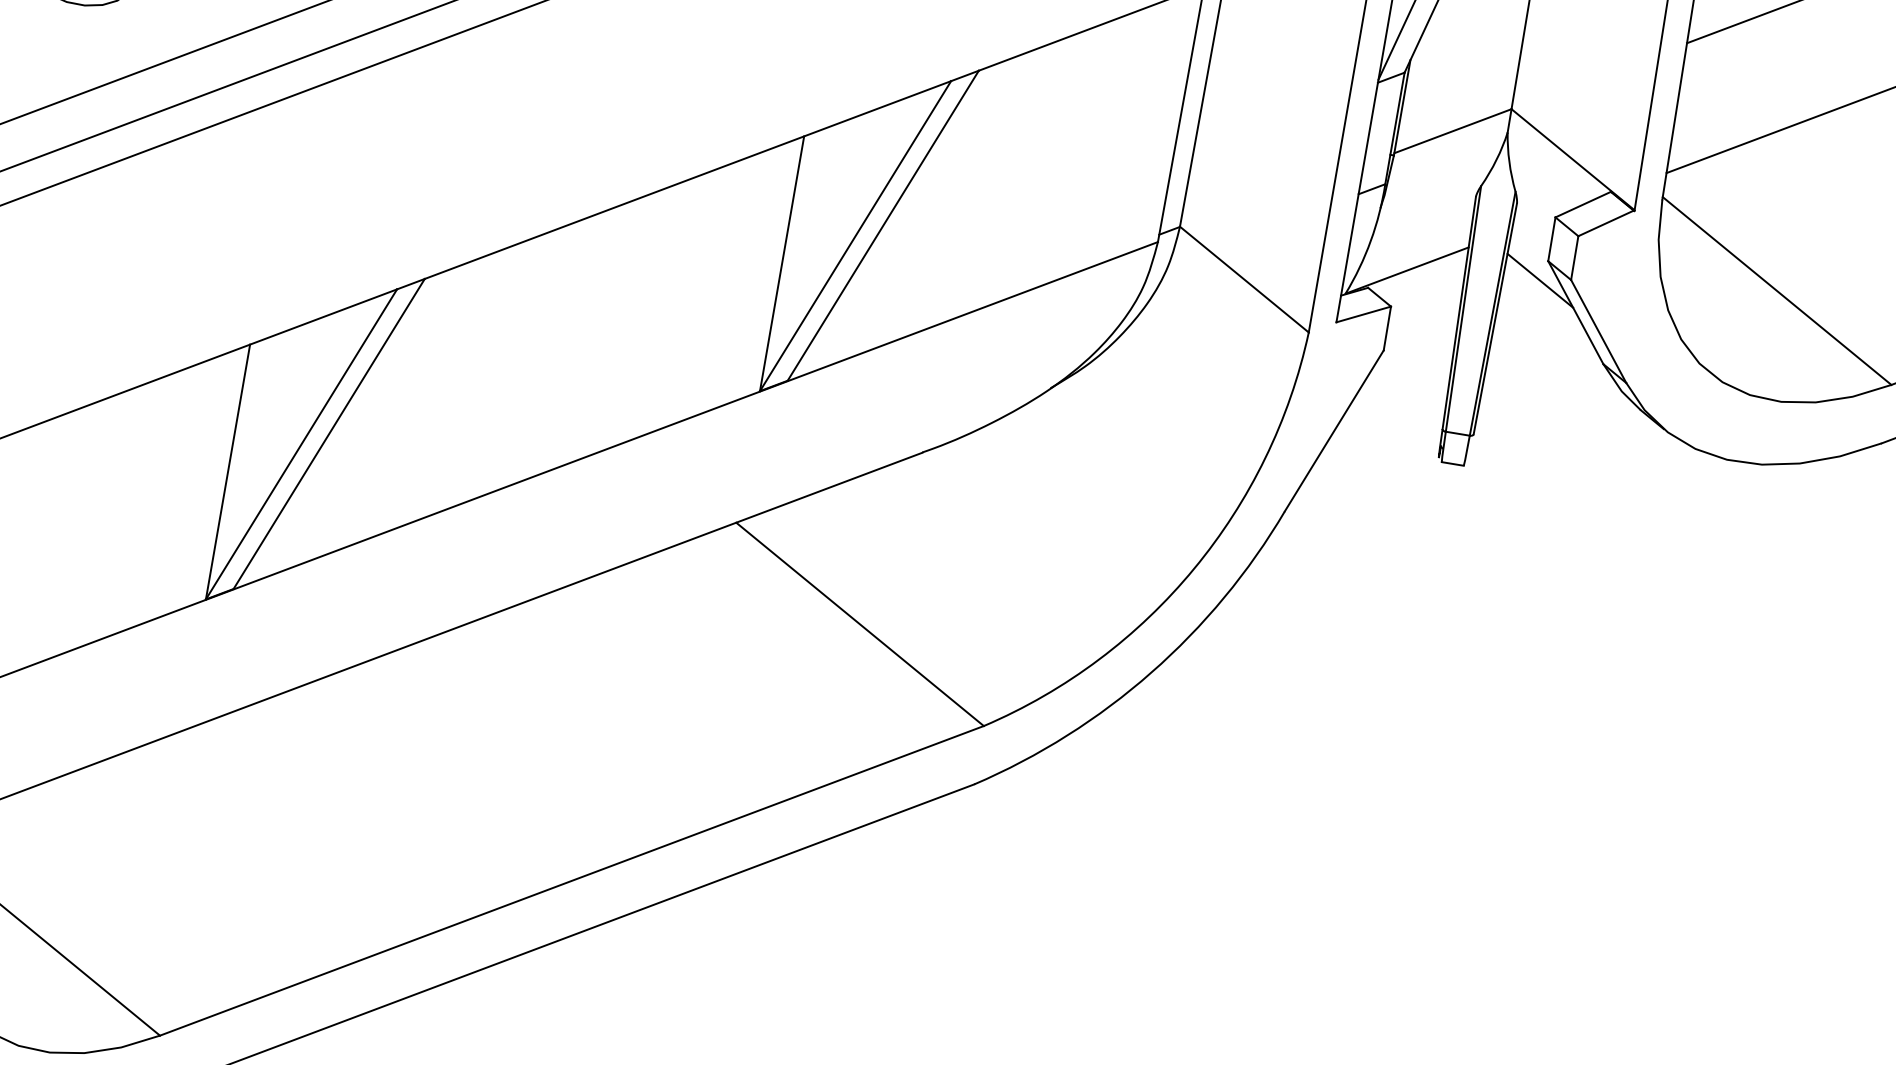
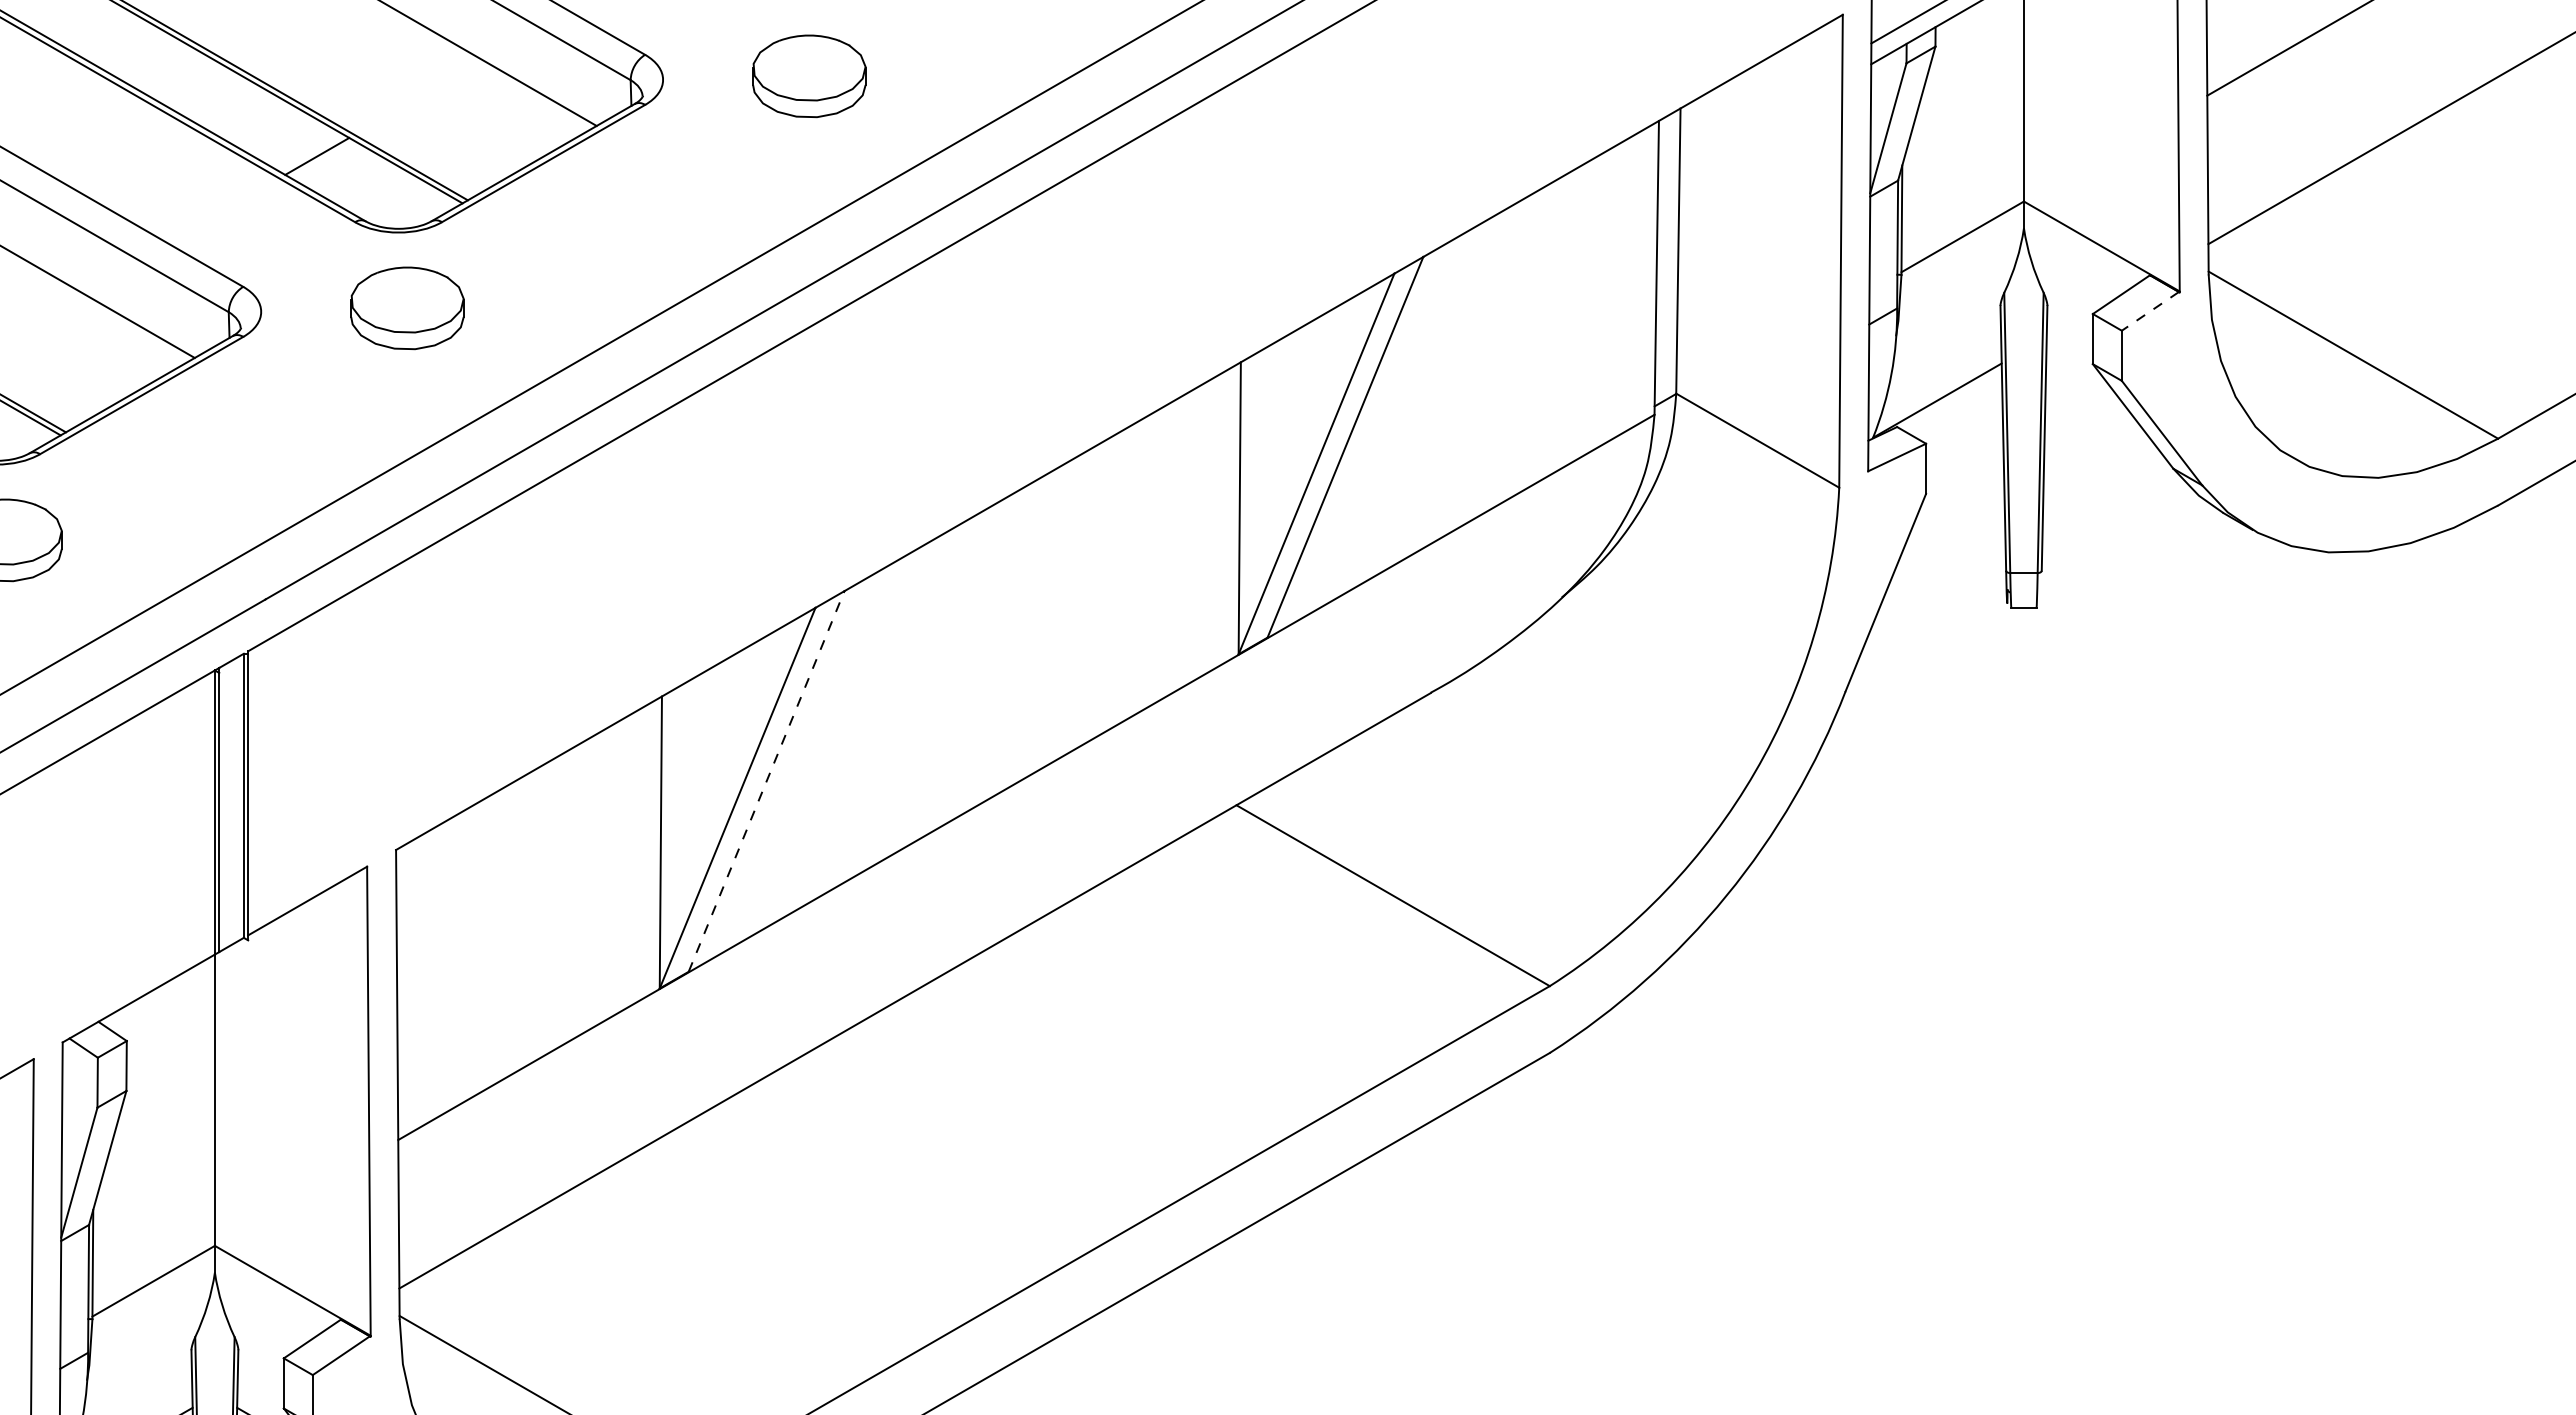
line: (1605, 223) -> (2149, 311), solid -> dashed
line: (1540, 280) -> (2087, 387), removed
line: (329, 433) -> (766, 781), solid -> dashed

